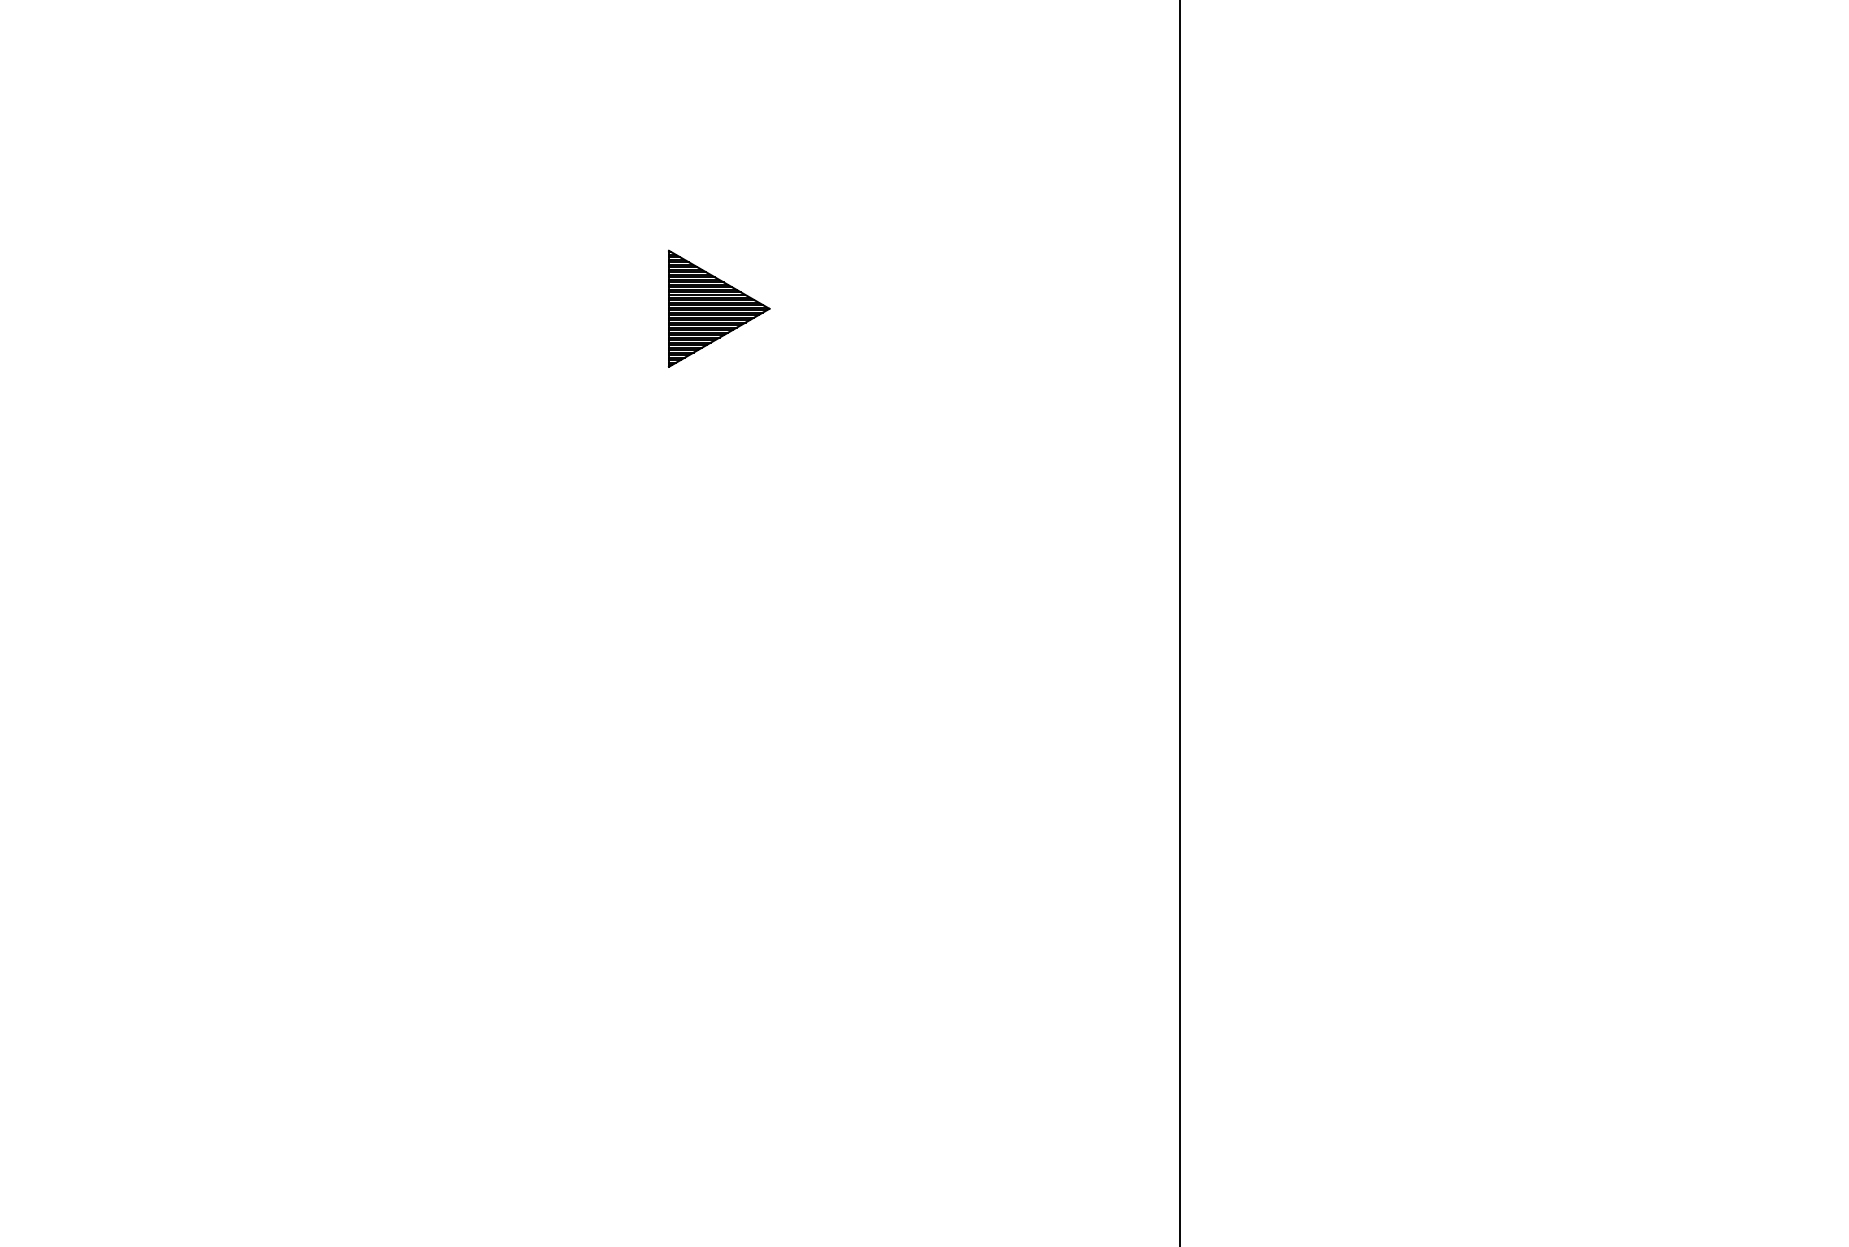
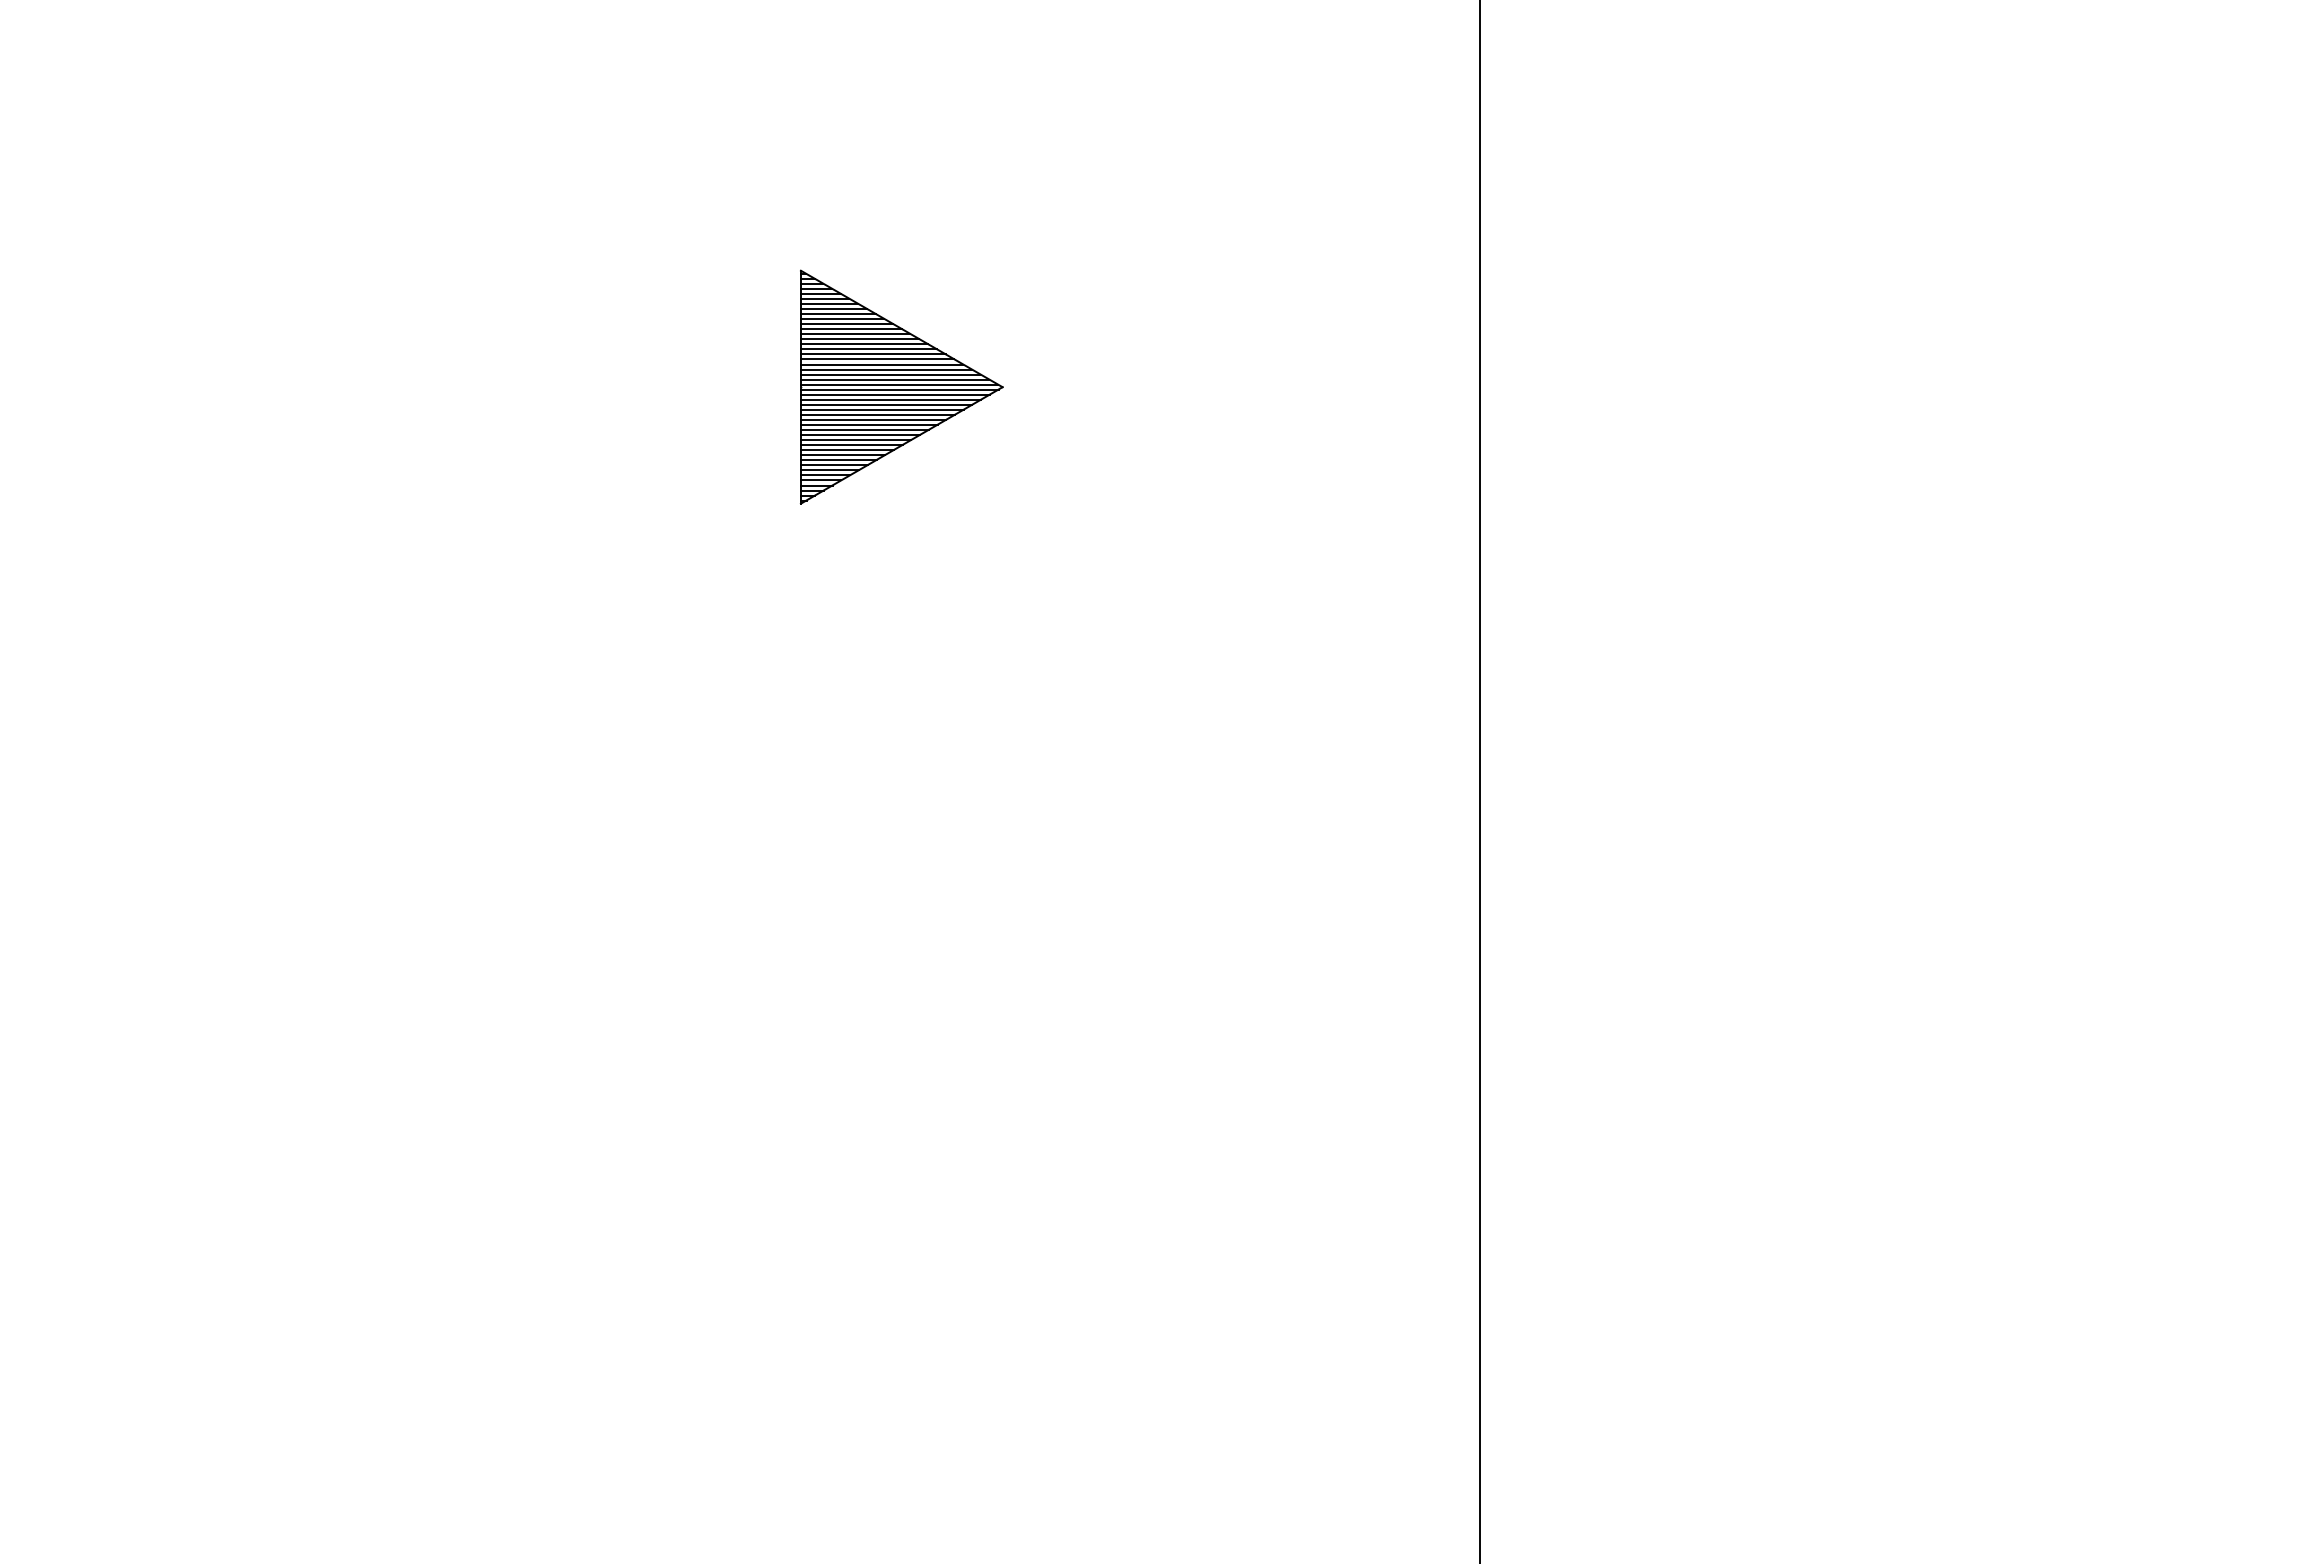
part: (719, 308) -> (902, 387), size x1.6

